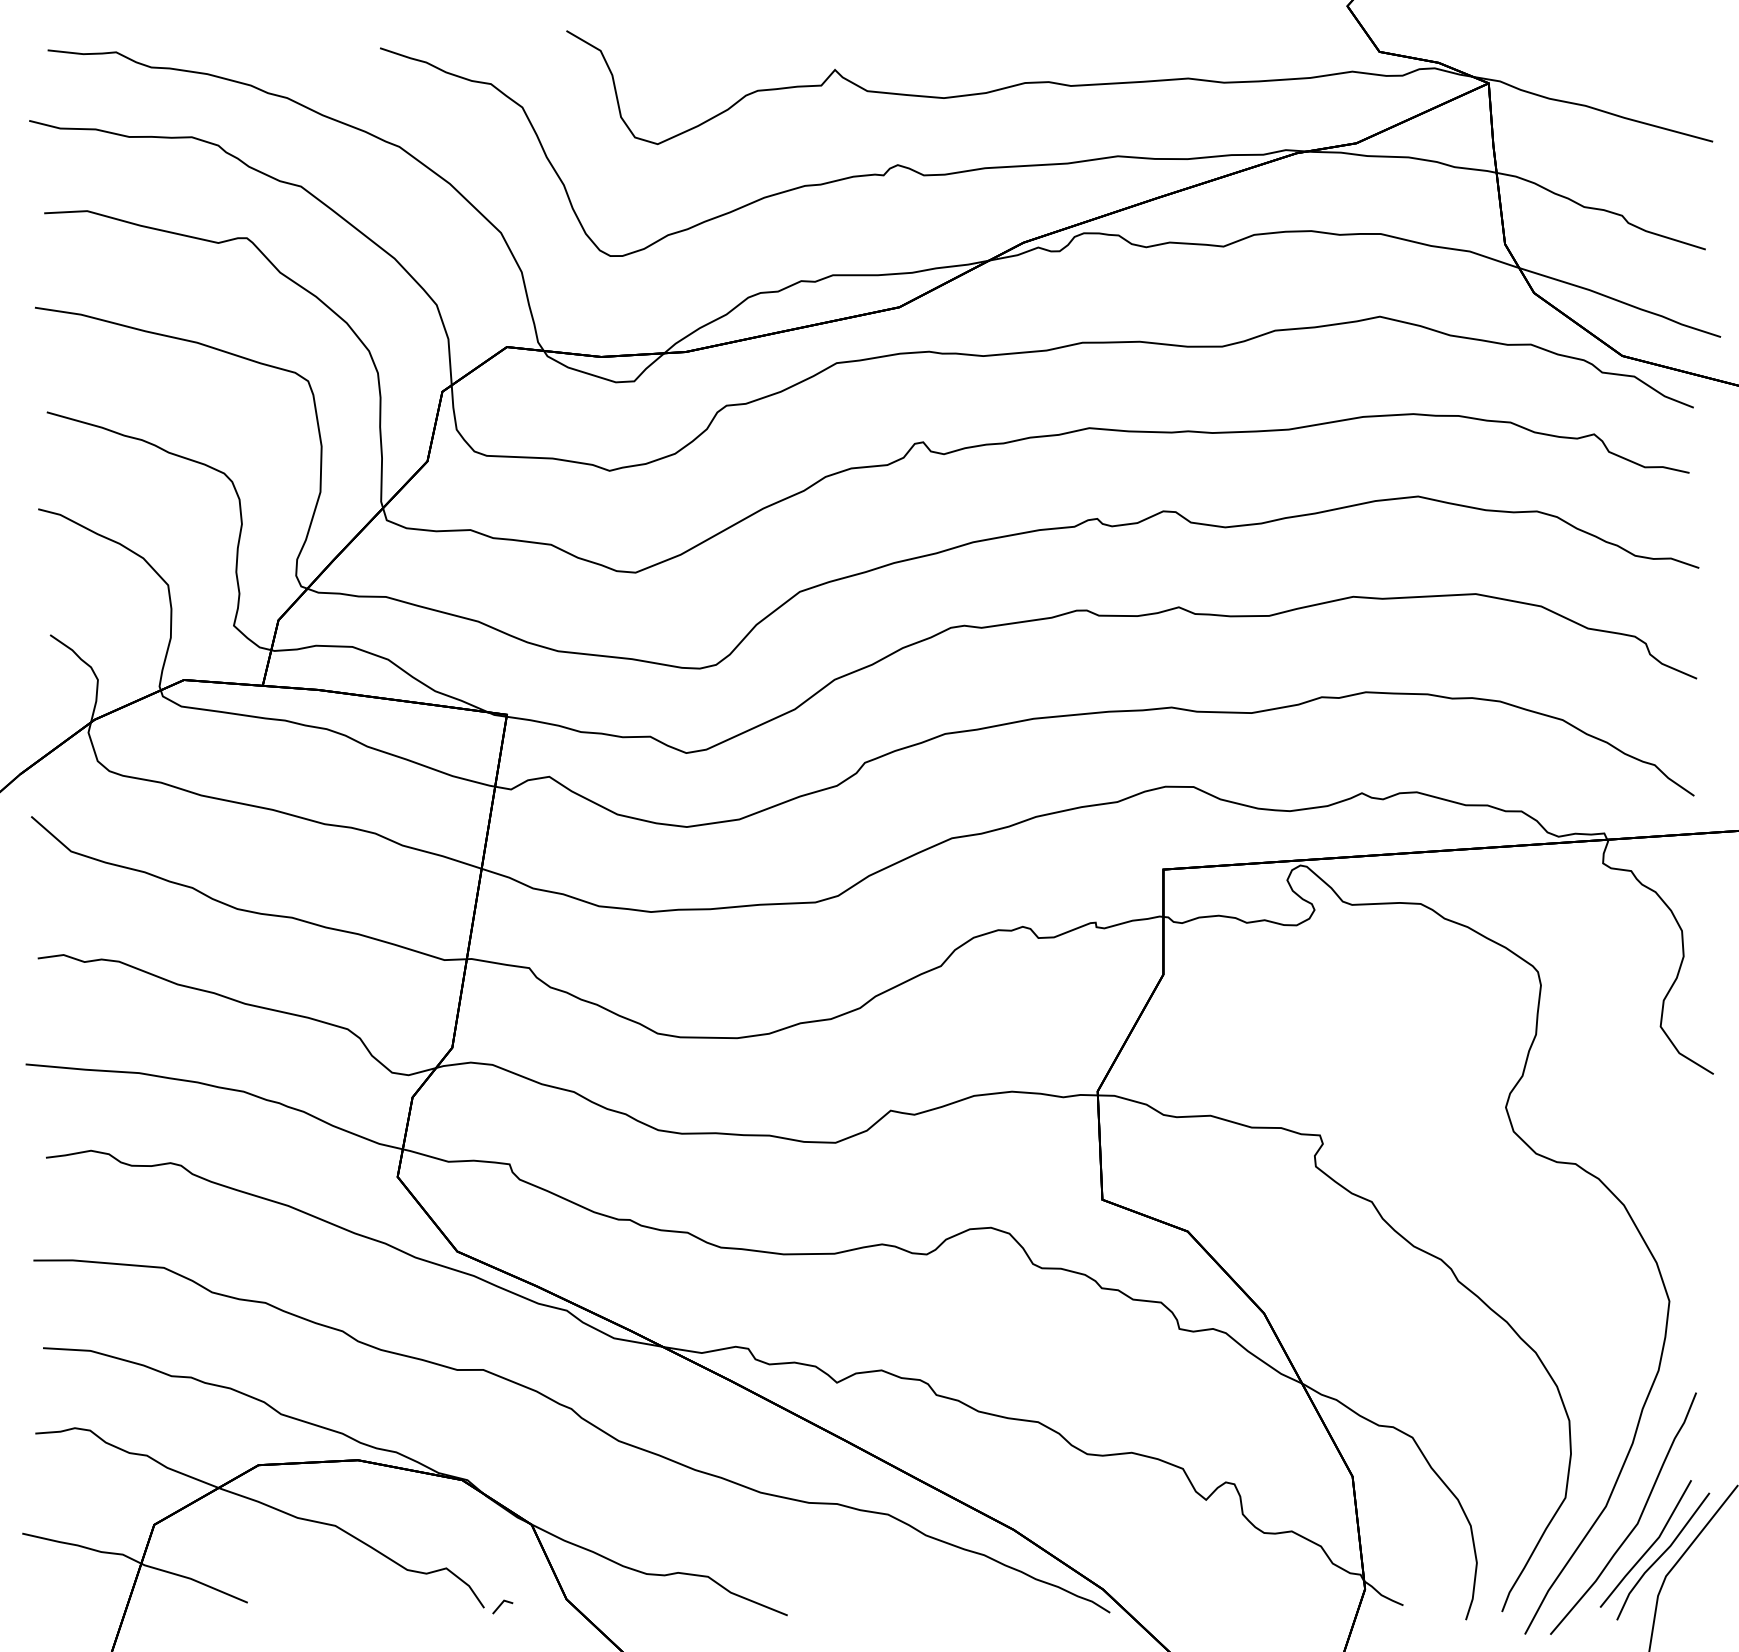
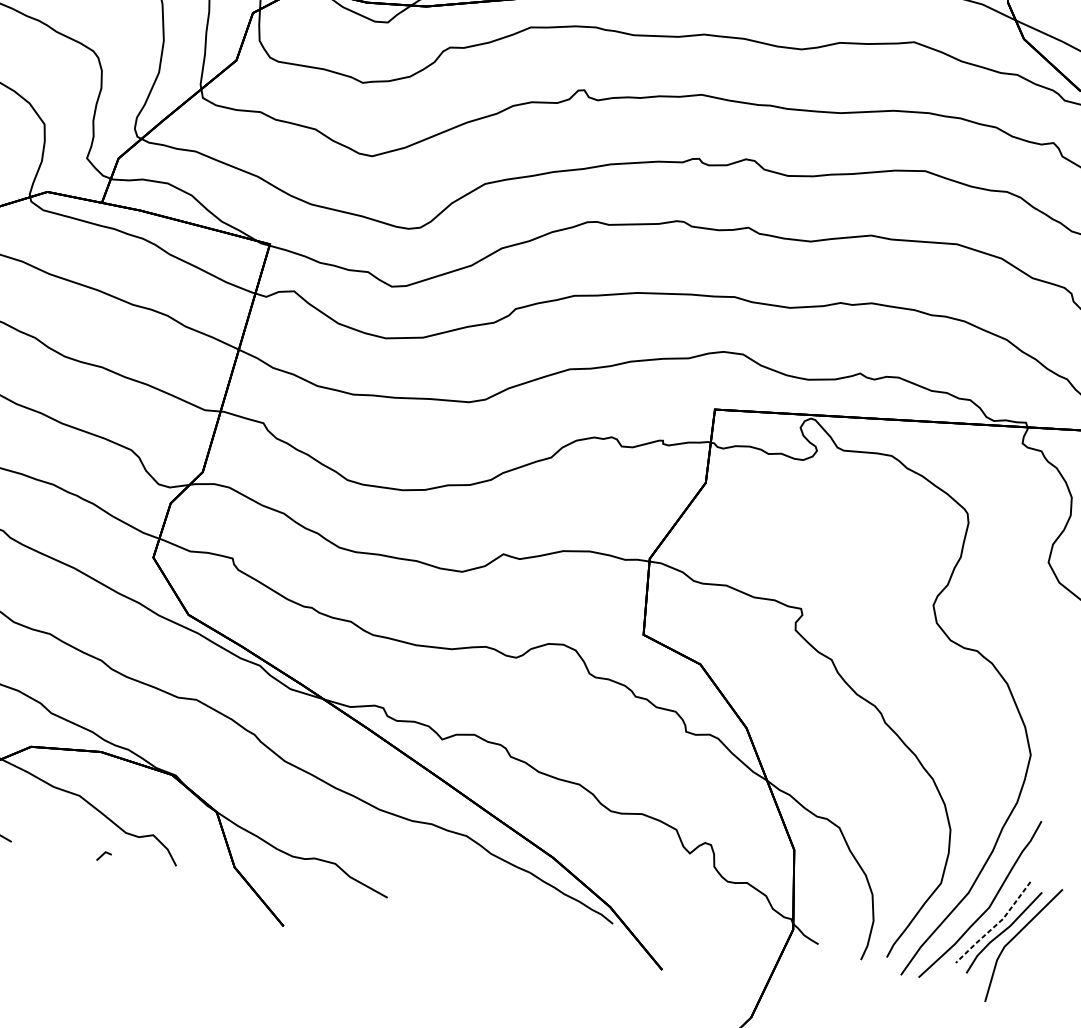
line: (1650, 1547) -> (996, 925), solid -> dashed
line: (501, 1605) -> (103, 855), moved

